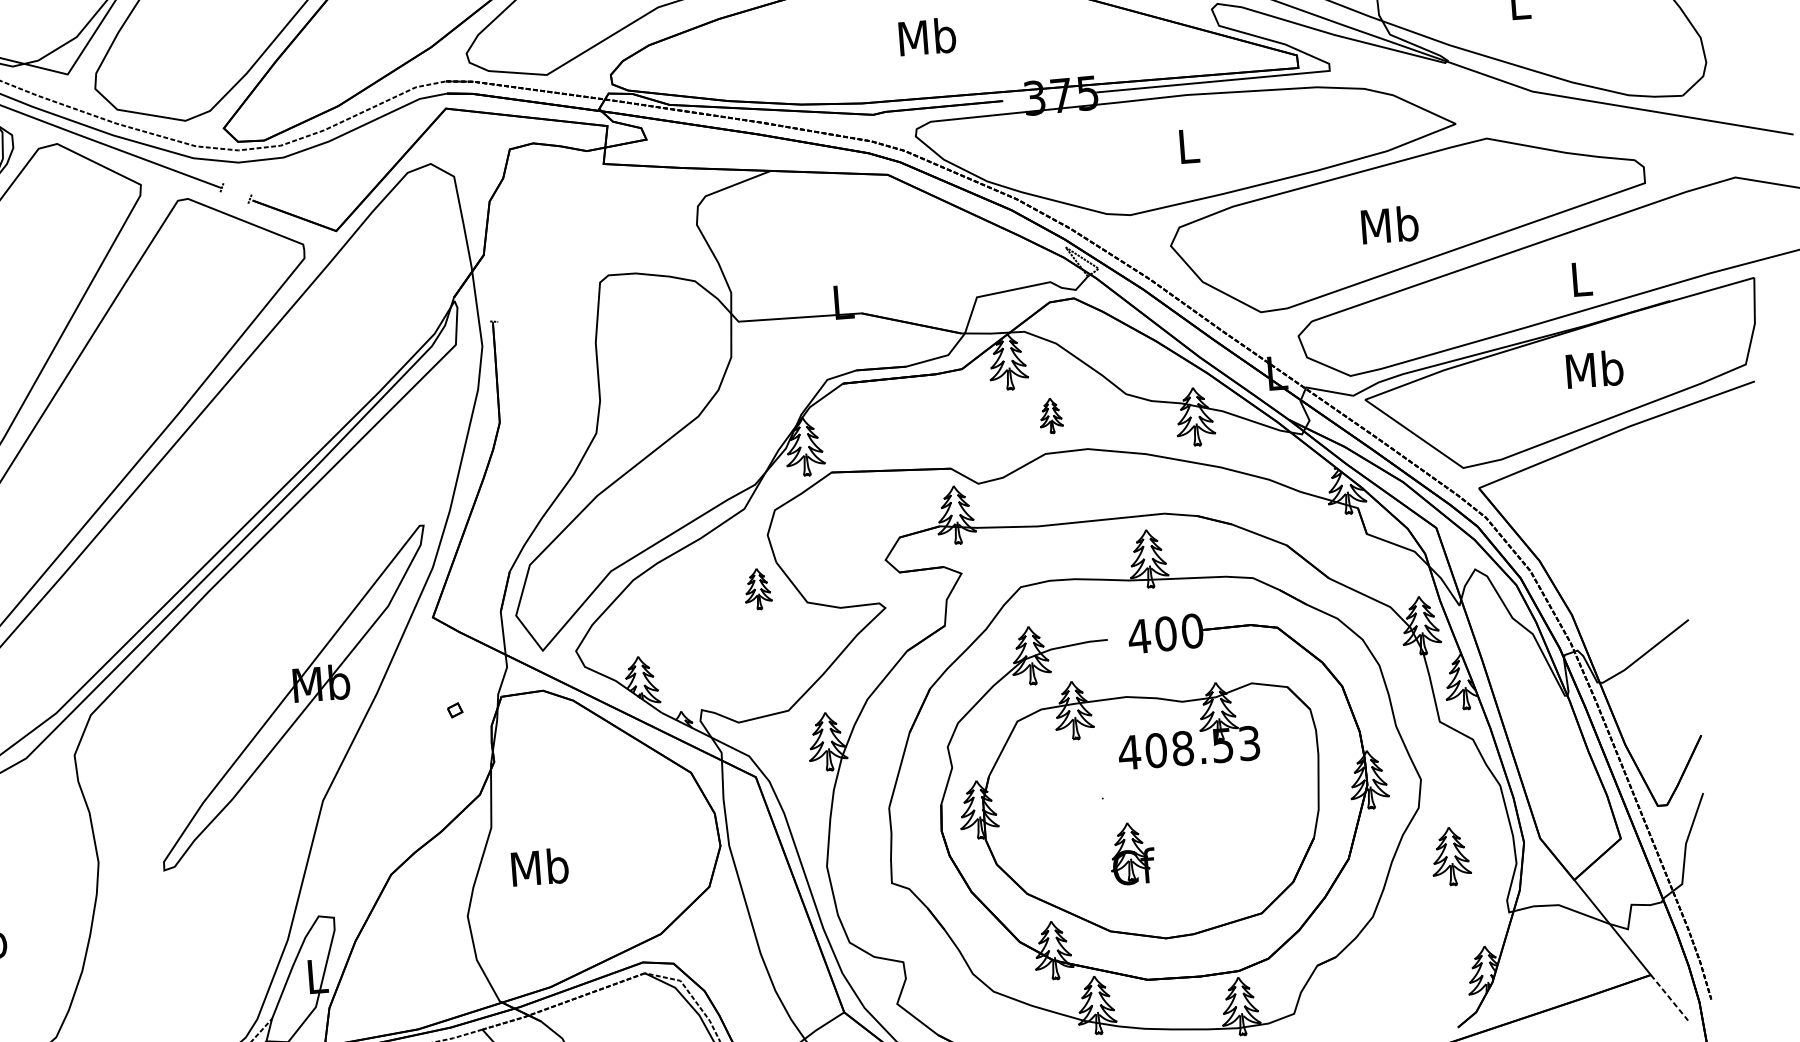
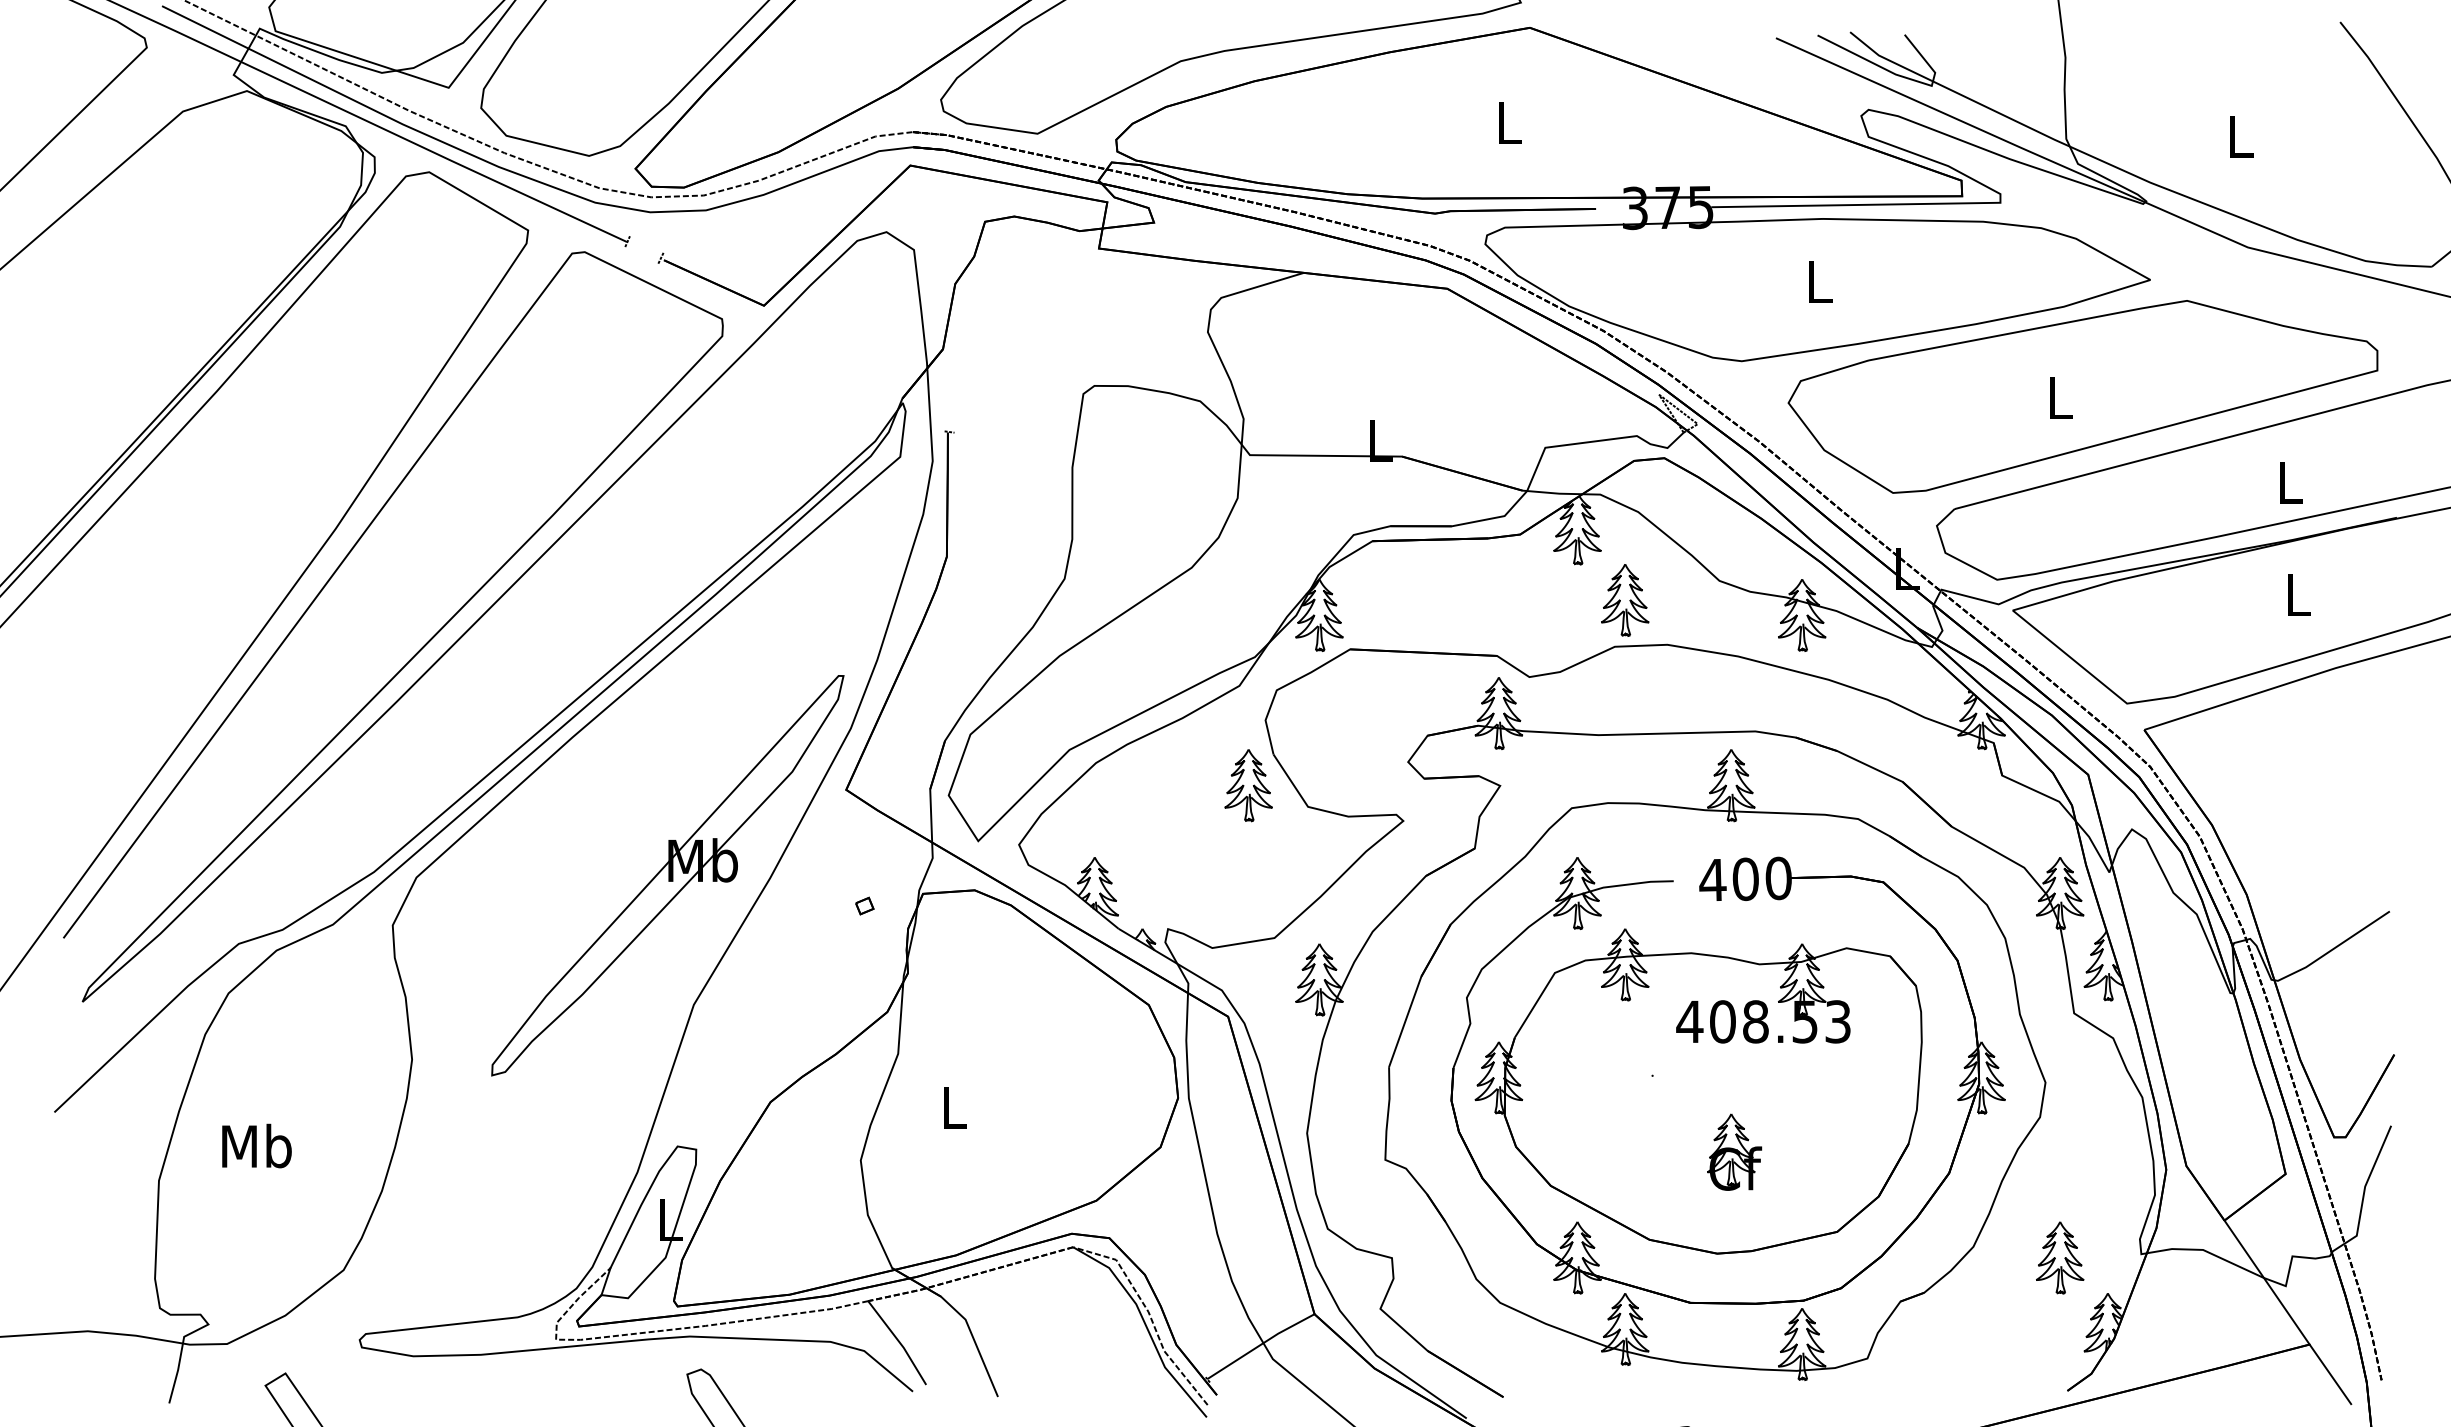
text: (926, 36) -> (1508, 122), Mb -> L
text: (1389, 224) -> (2059, 397), Mb -> L
text: (1594, 369) -> (2297, 594), Mb -> L
part: (1051, 415) -> (1625, 600), size x1.67
part: (757, 588) -> (1248, 785), size x1.43
part: (1132, 853) -> (1734, 1151), moved
part: (1451, 856) -> (2060, 1257), moved
text: (540, 866) -> (954, 1106), Mb -> L
line: (1669, 997) -> (2330, 1374), dashed -> solid

